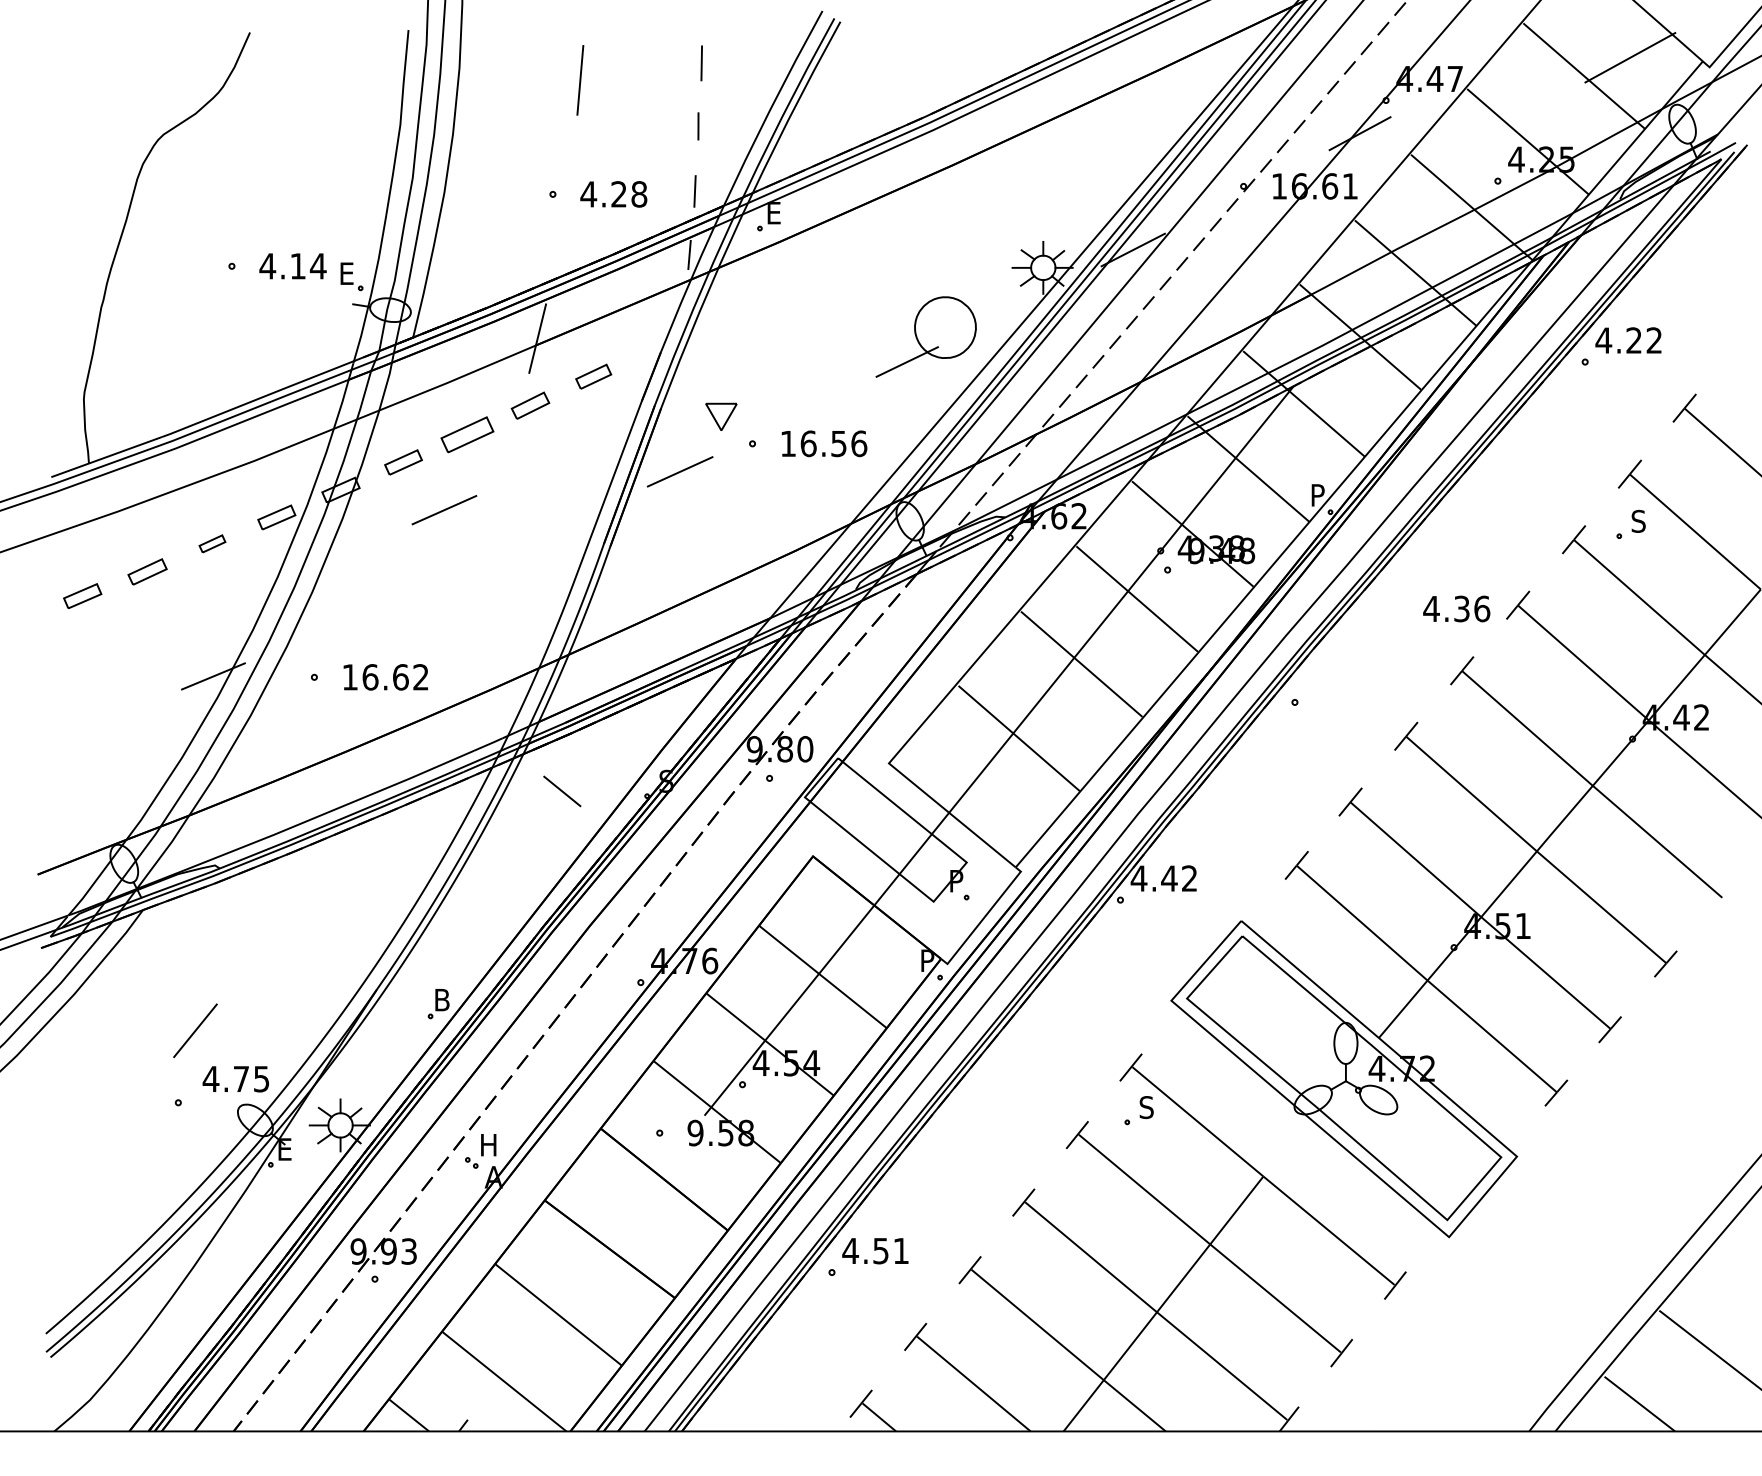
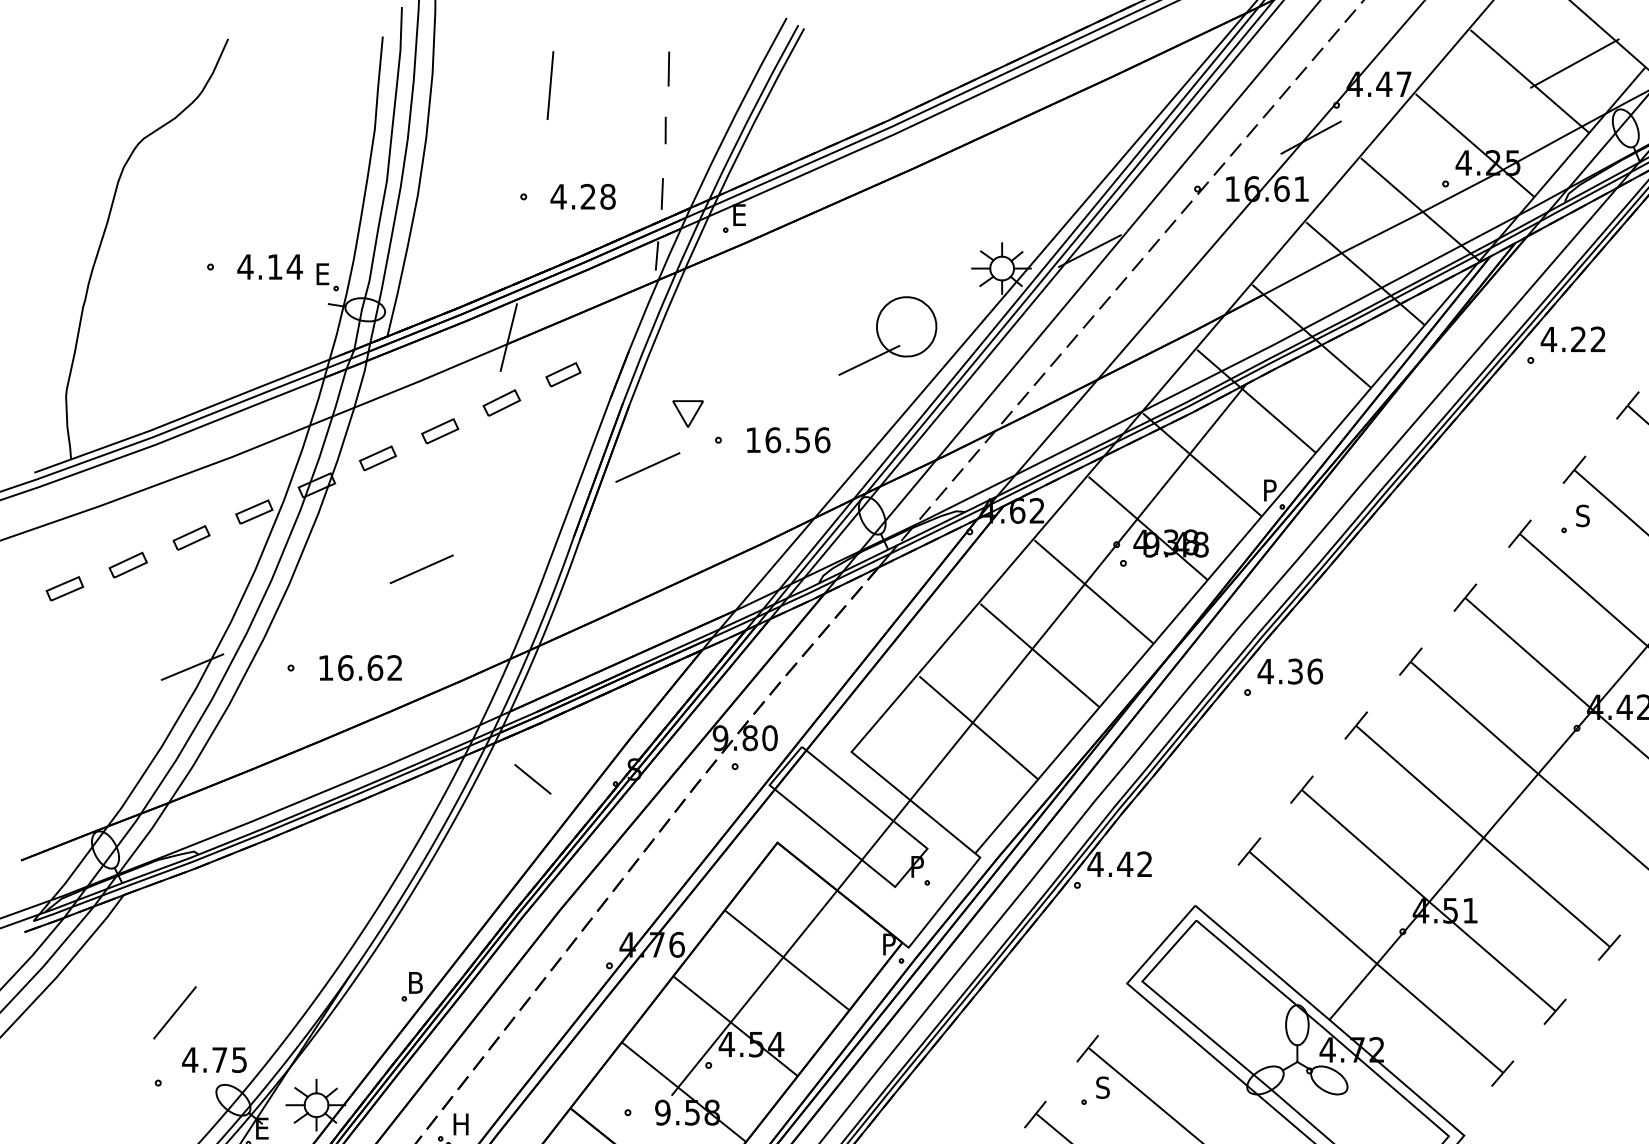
part: (466, 434) -> (439, 431), size x0.71
line: (444, 510) -> (421, 569), moved
part: (212, 543) -> (191, 537), size x1.43
text: (1456, 608) -> (1290, 671), moved

